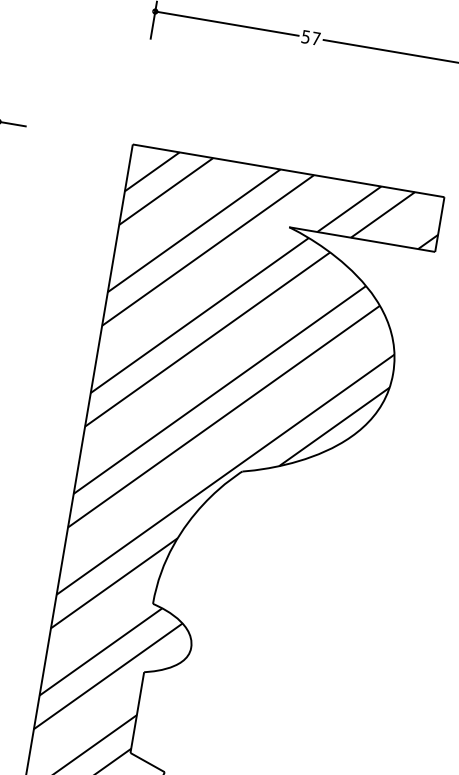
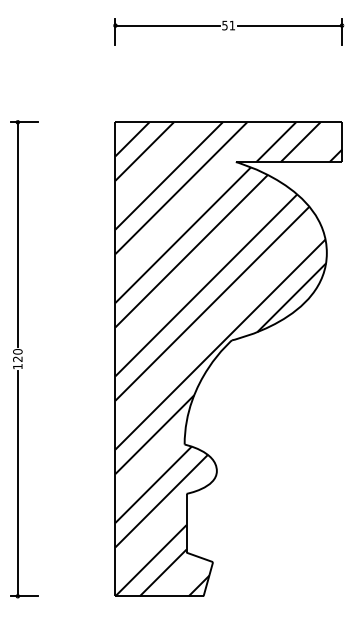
text: (316, 38) -> (232, 25), 57 -> 51

